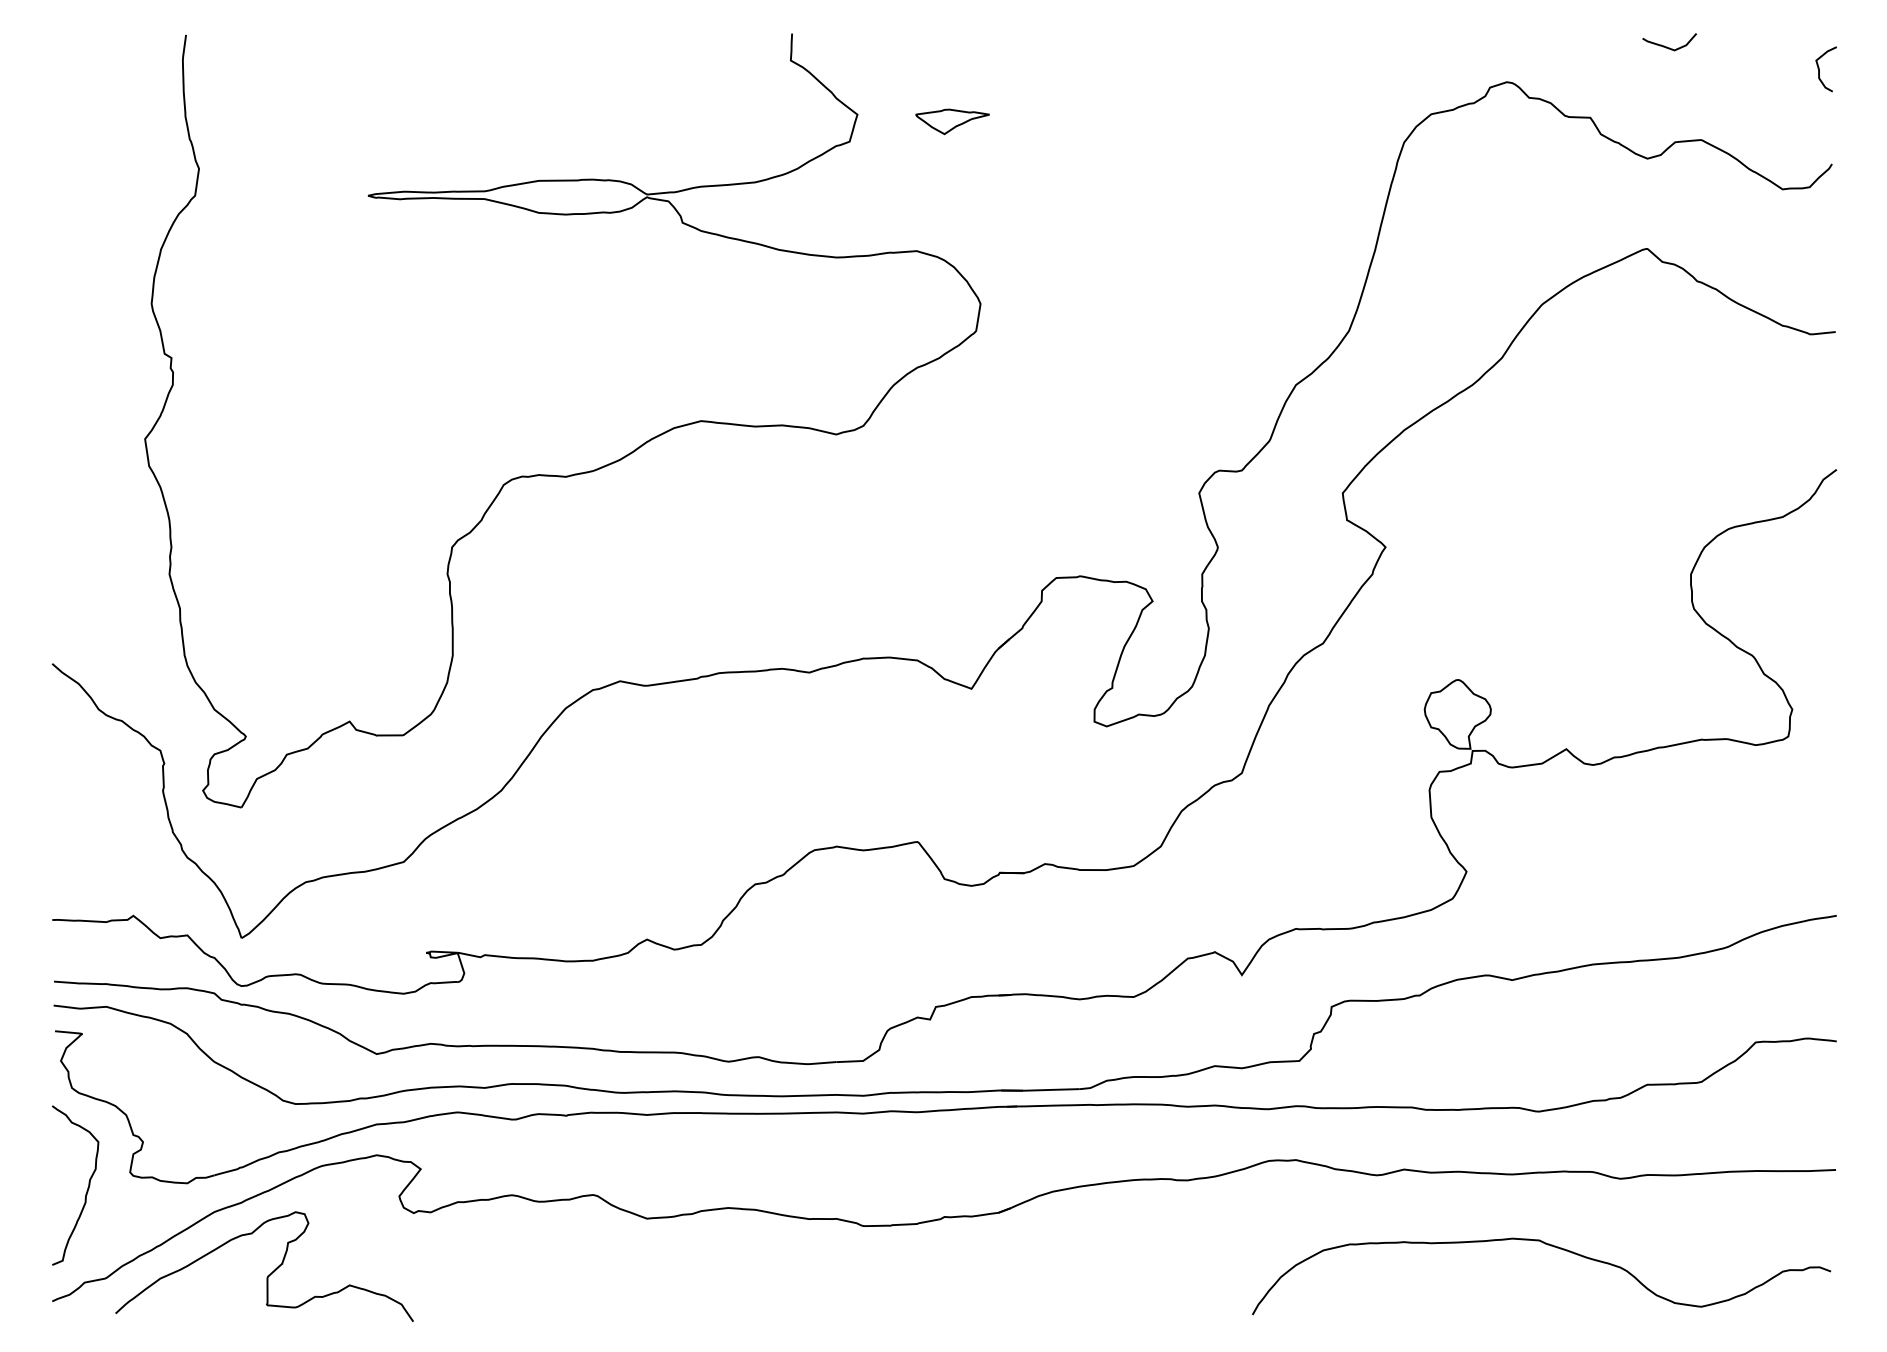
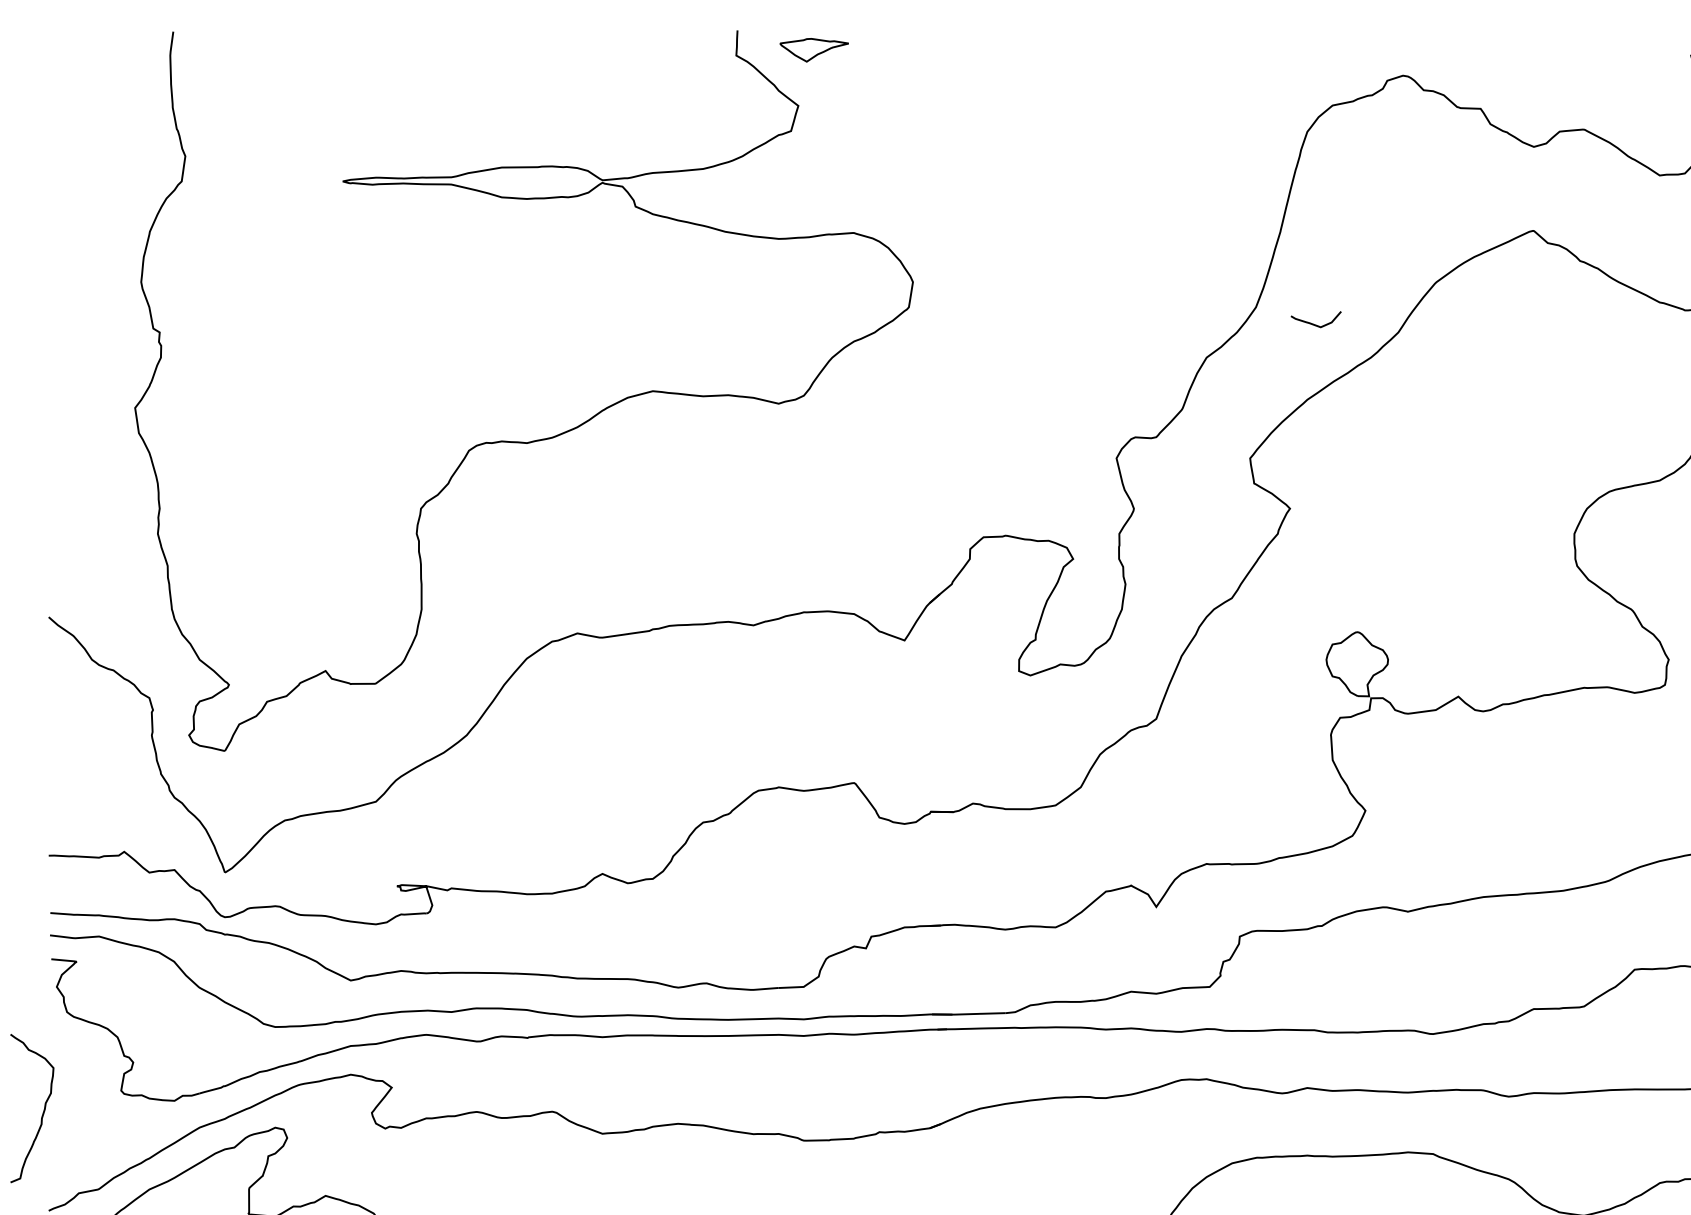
curve: (1667, 46) -> (1314, 323), moved
part: (952, 121) -> (814, 49), moved
curve: (86, 1190) -> (42, 1113), moved

